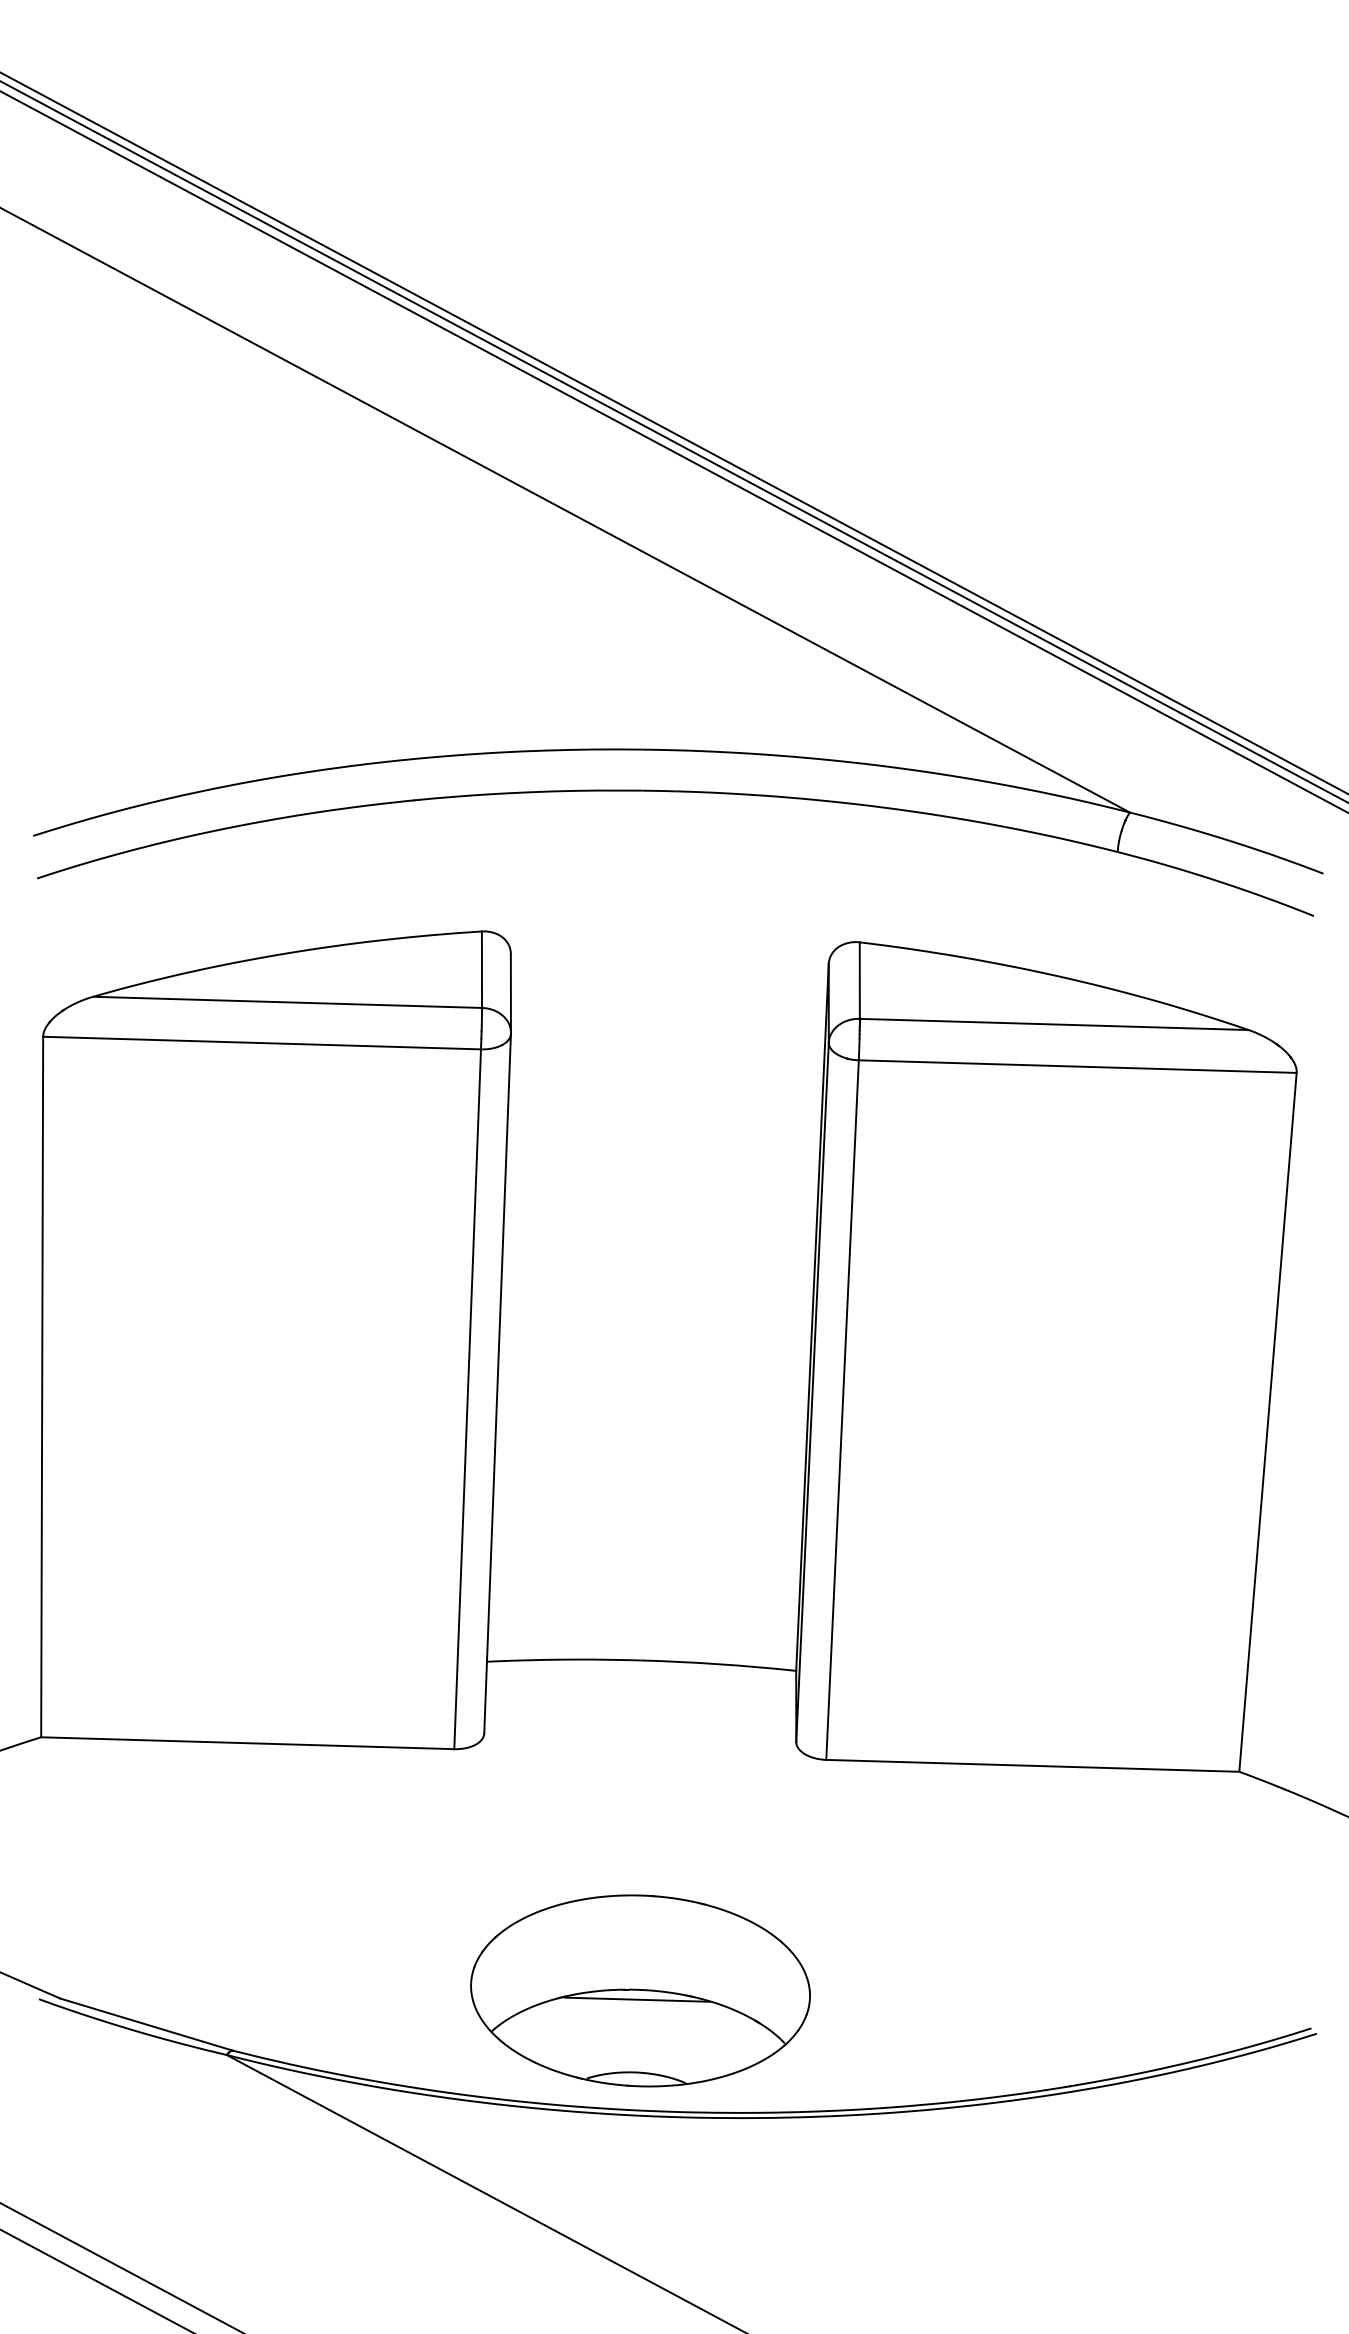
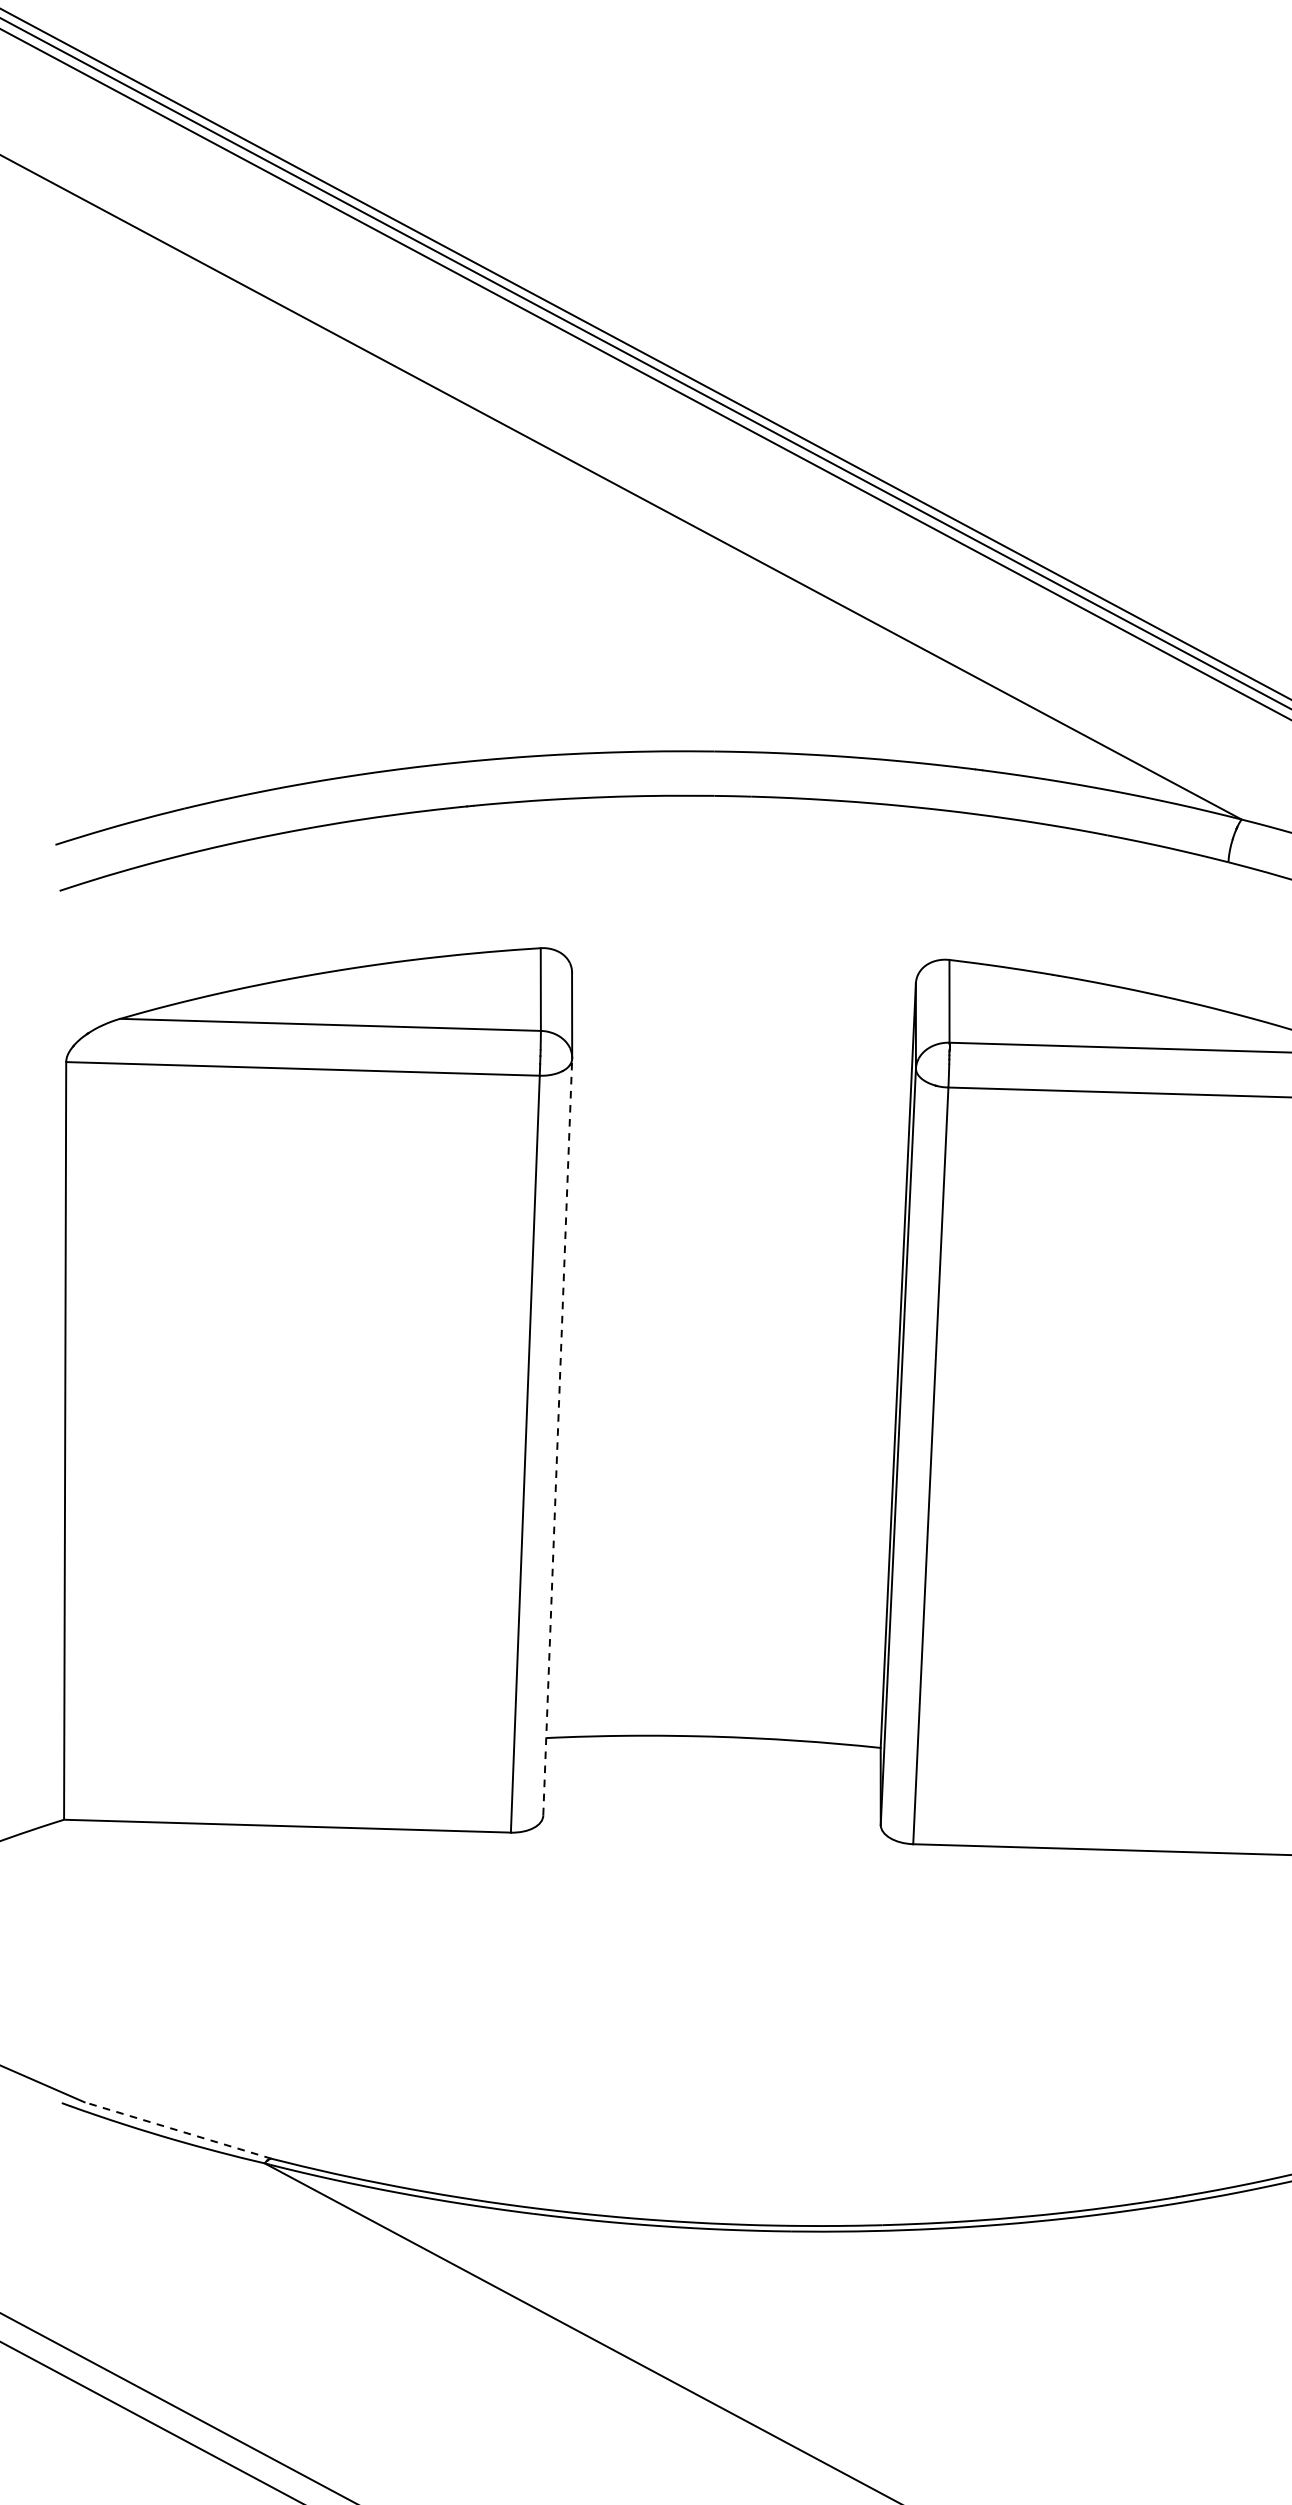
line: (497, 1382) -> (557, 1436), solid -> dashed
part: (640, 1990) -> (712, 2093), removed
line: (146, 2024) -> (177, 2130), solid -> dashed

